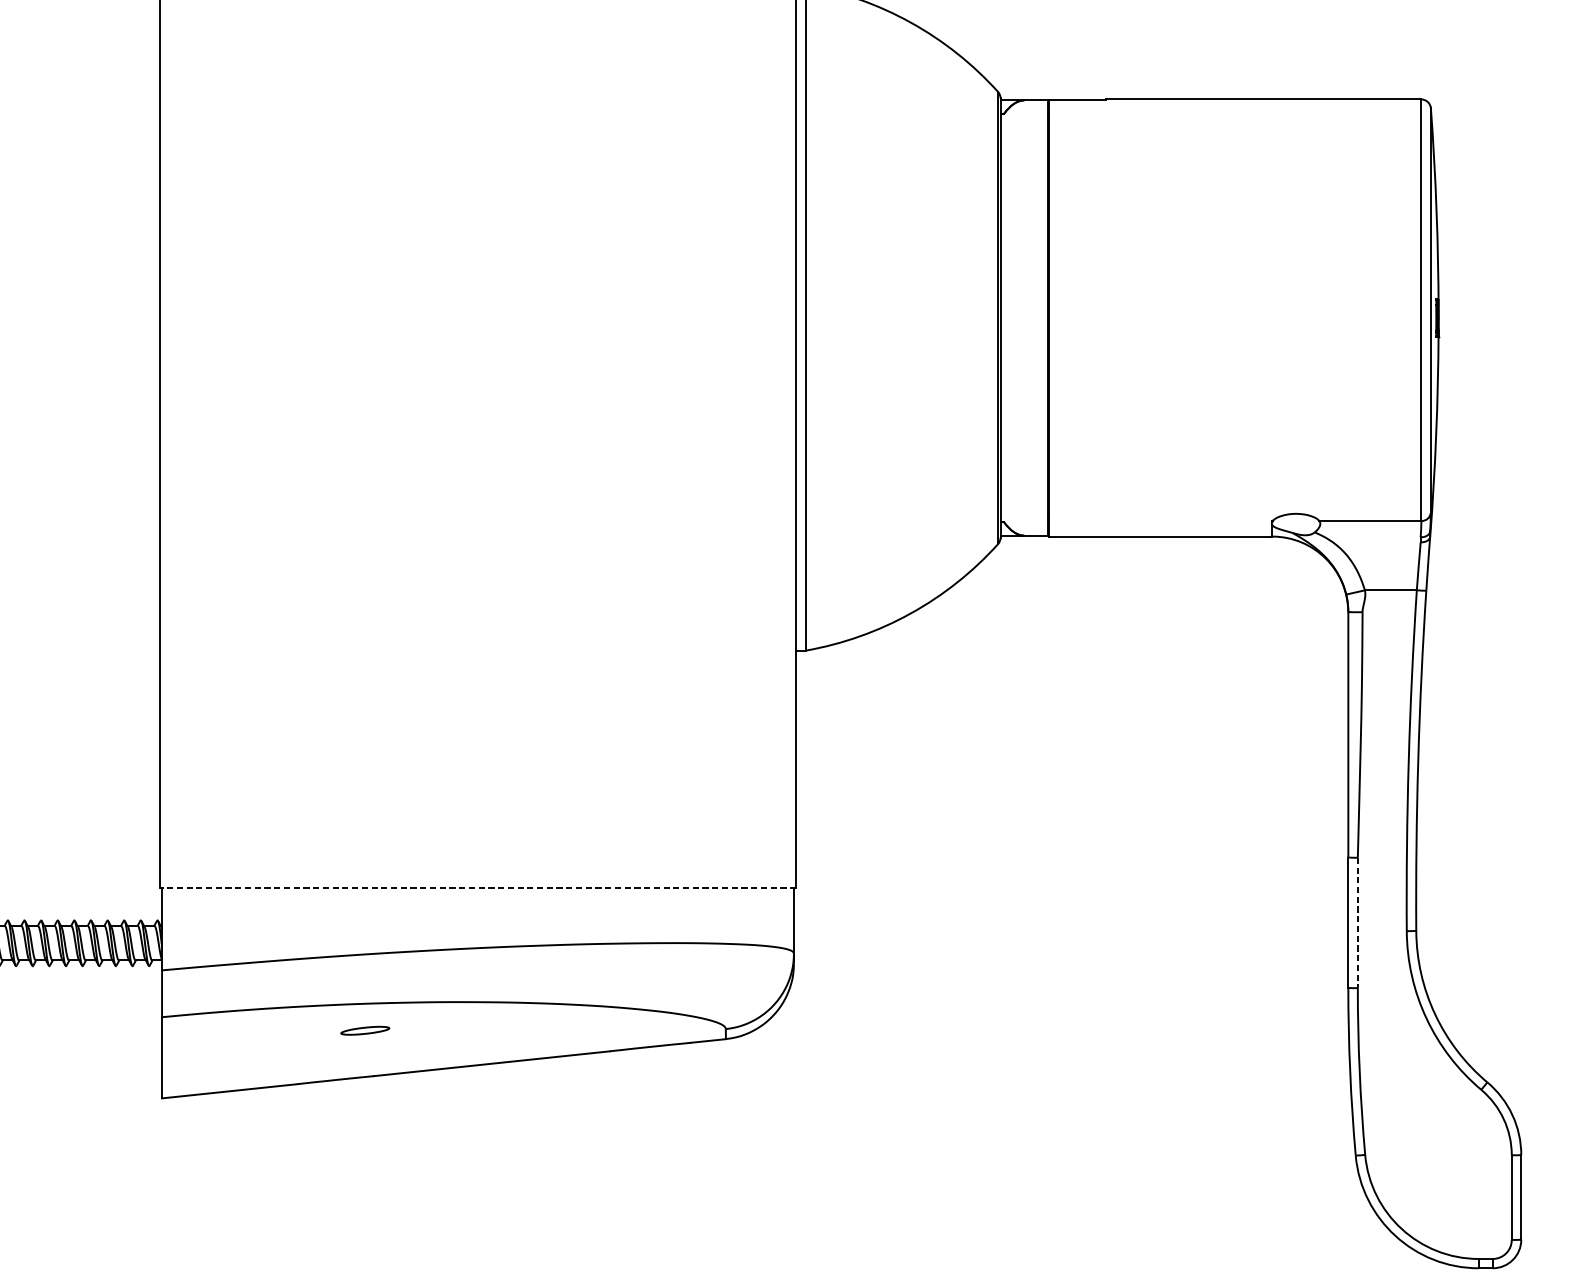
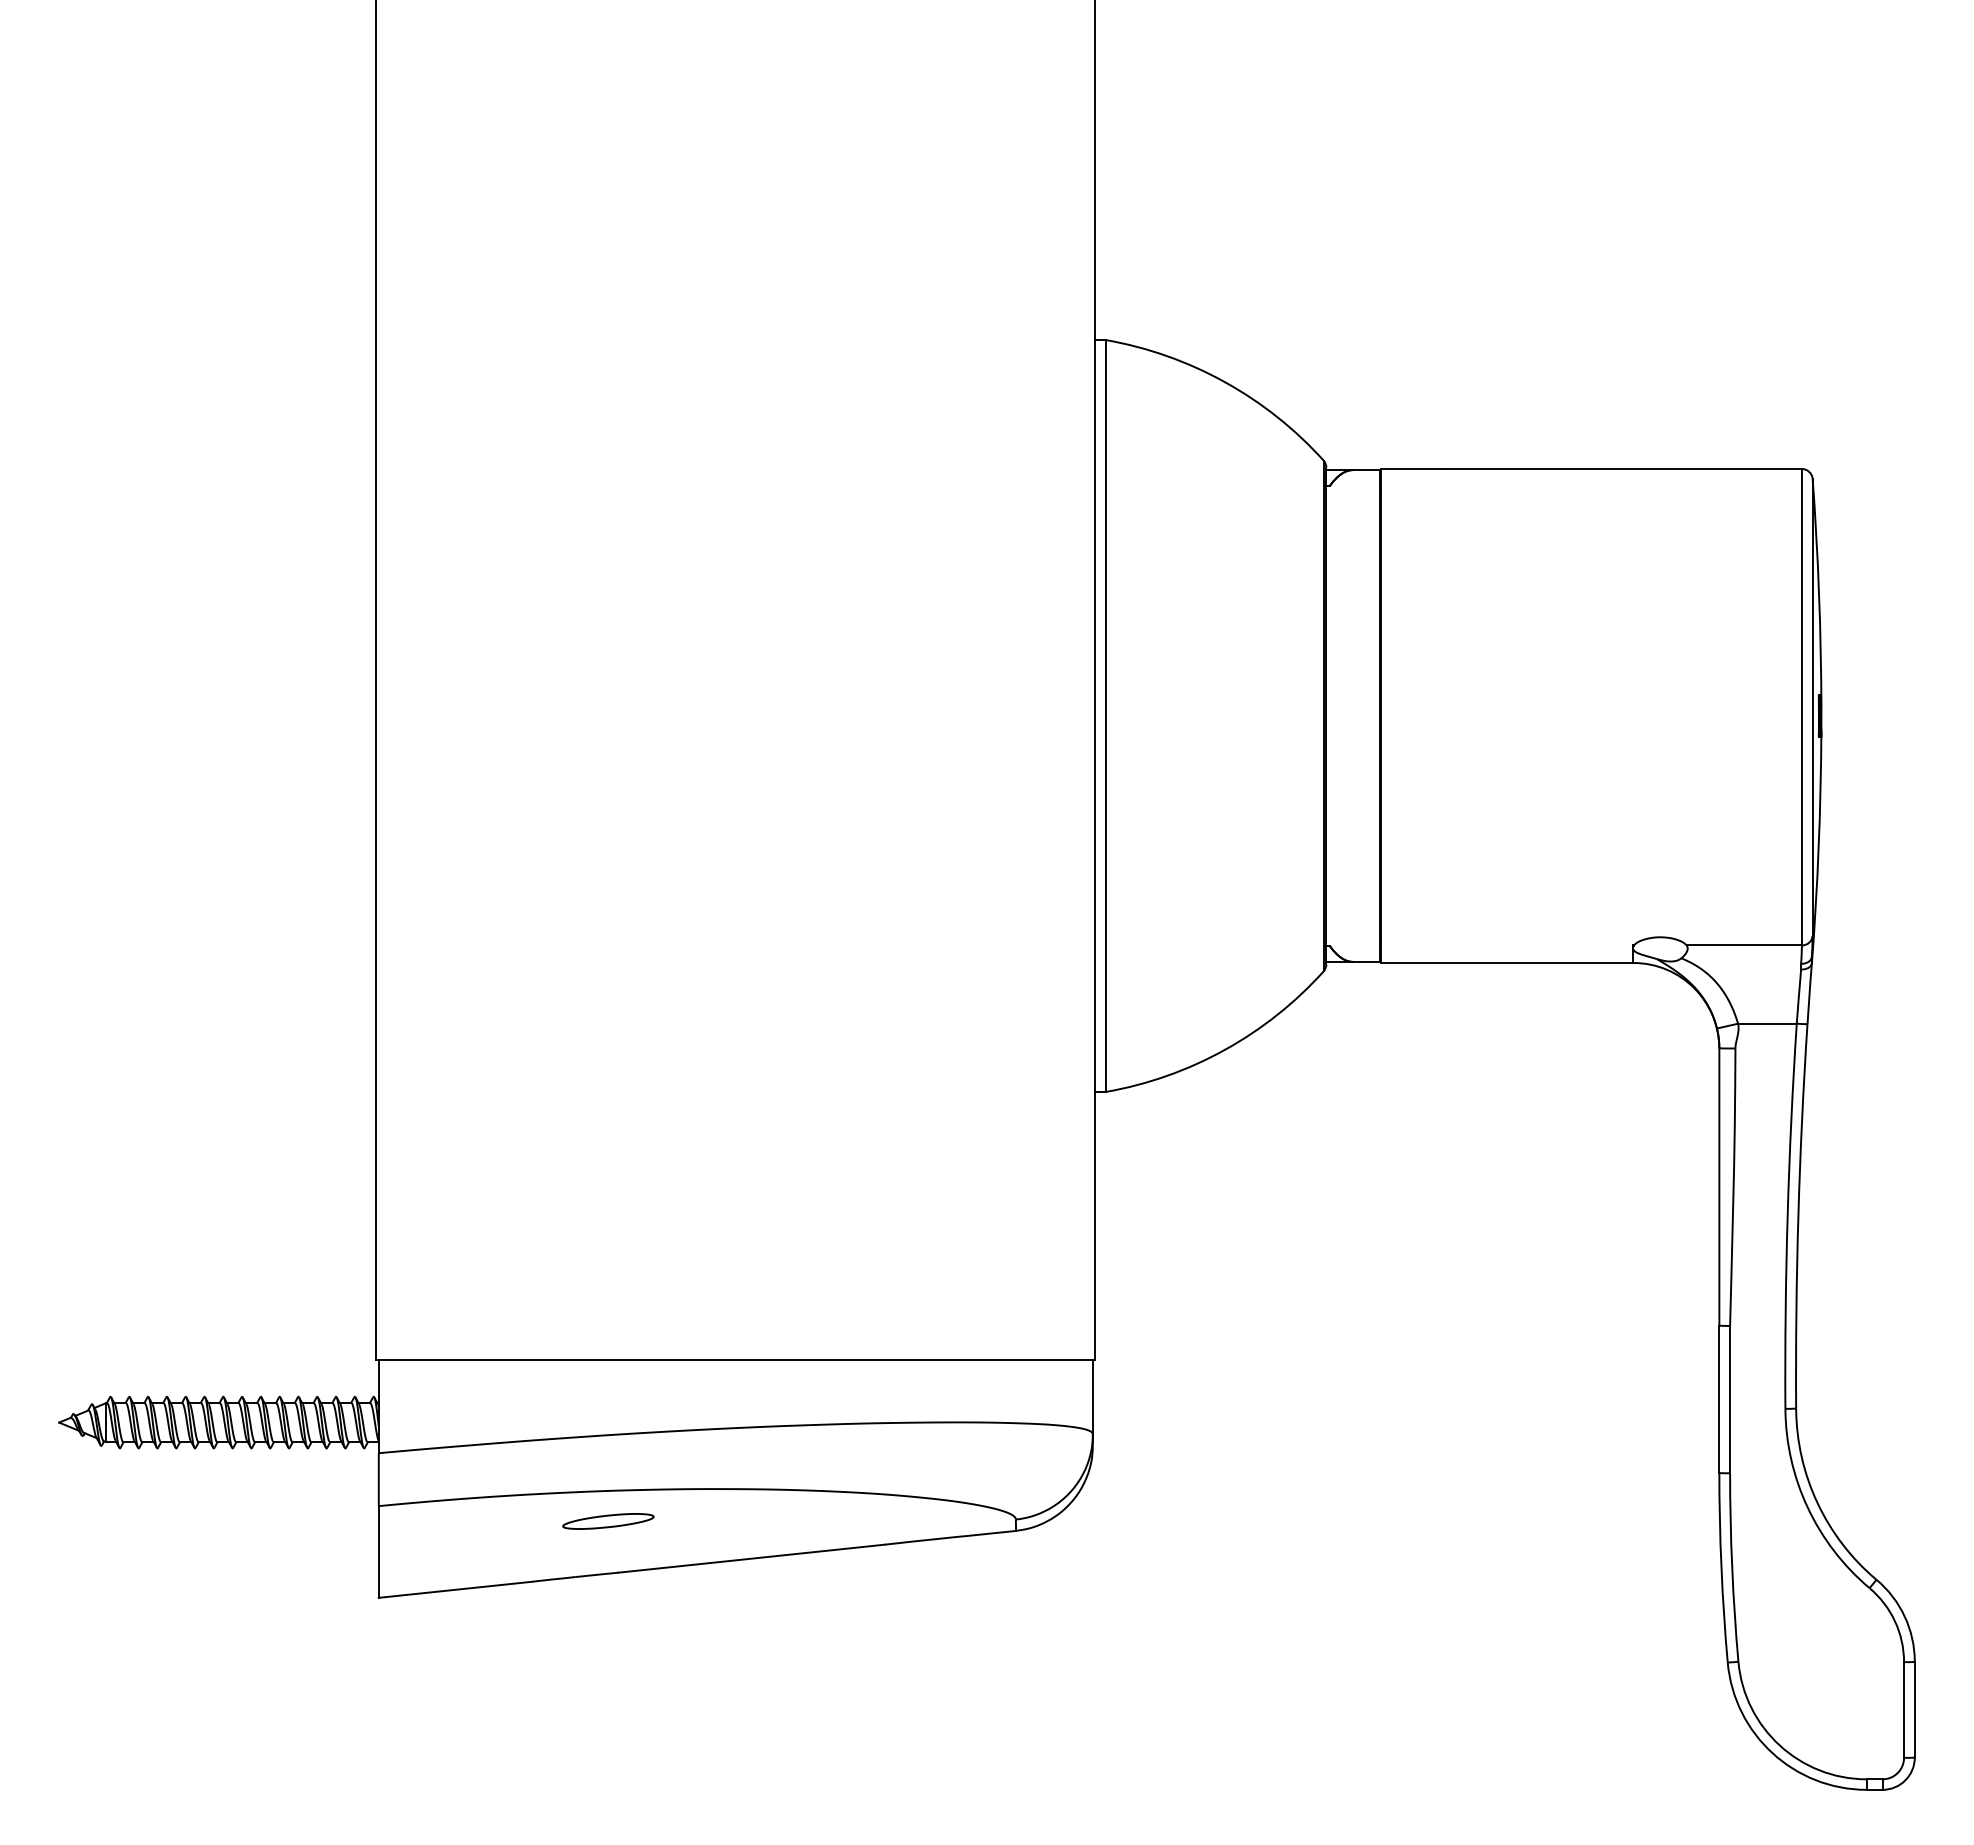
line: (477, 888) -> (735, 1360), dashed -> solid
line: (1358, 922) -> (1730, 1399), dashed -> solid
part: (365, 1030) -> (608, 1521), size x1.67

